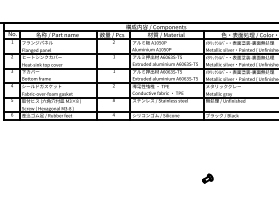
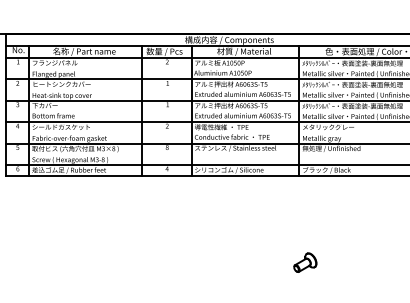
part: (207, 178) -> (304, 262), size x1.6

